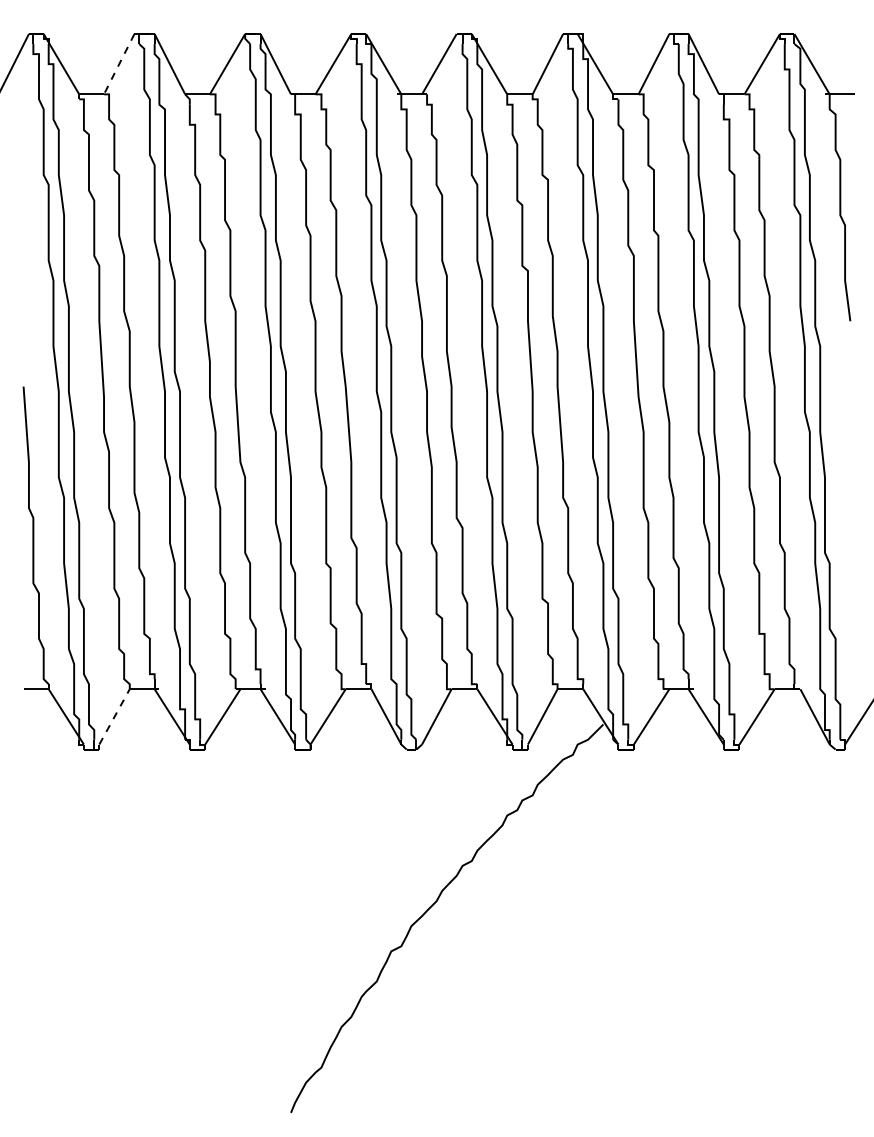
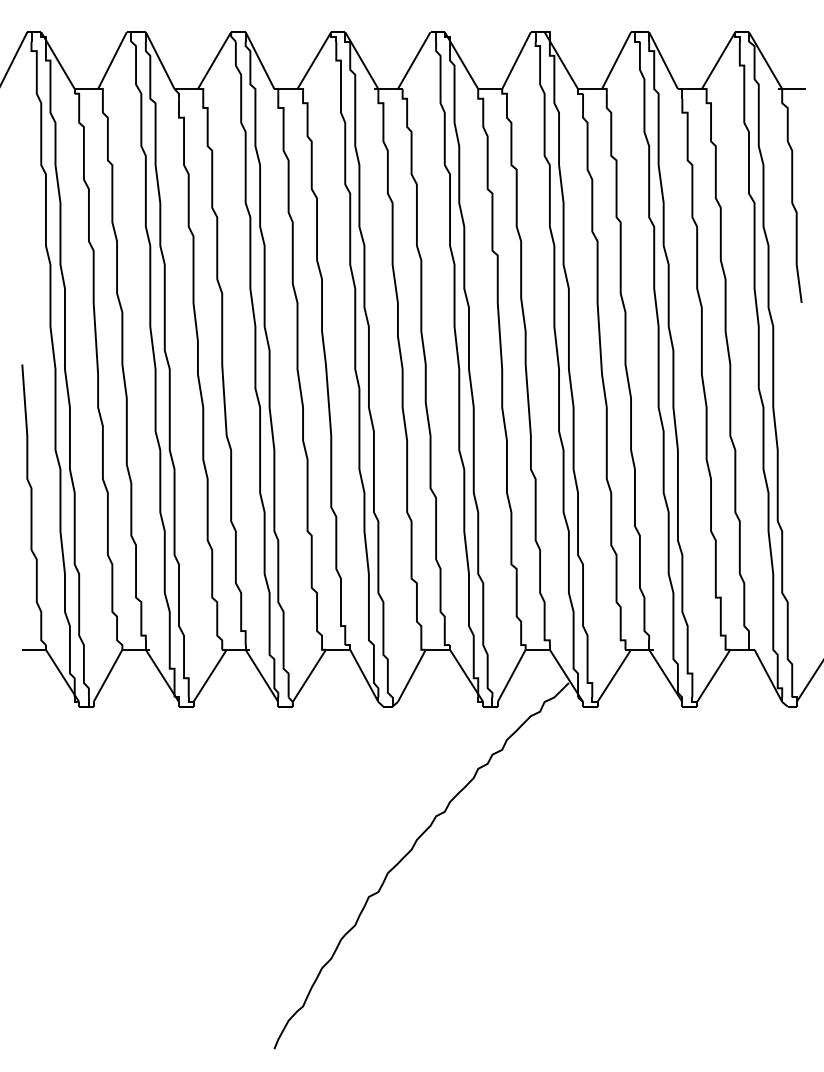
line: (119, 64) -> (112, 60), dashed -> solid
line: (115, 716) -> (108, 675), dashed -> solid

